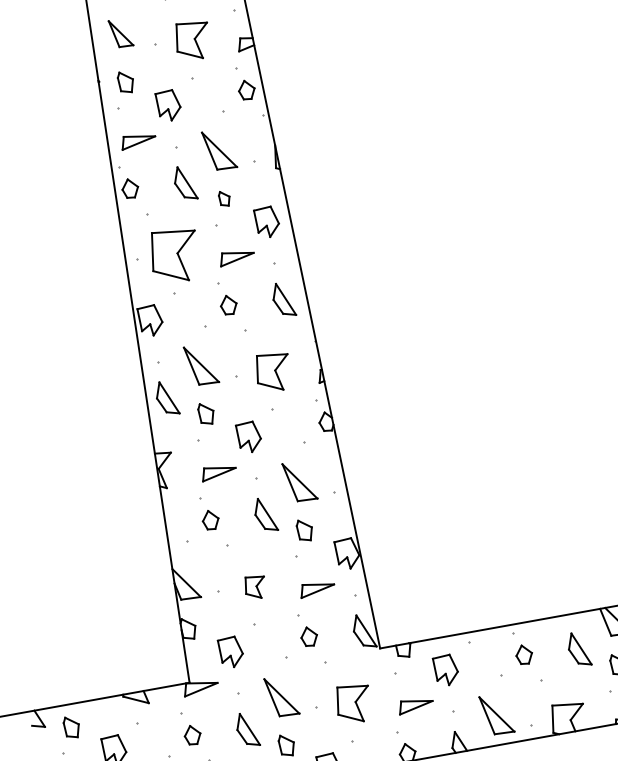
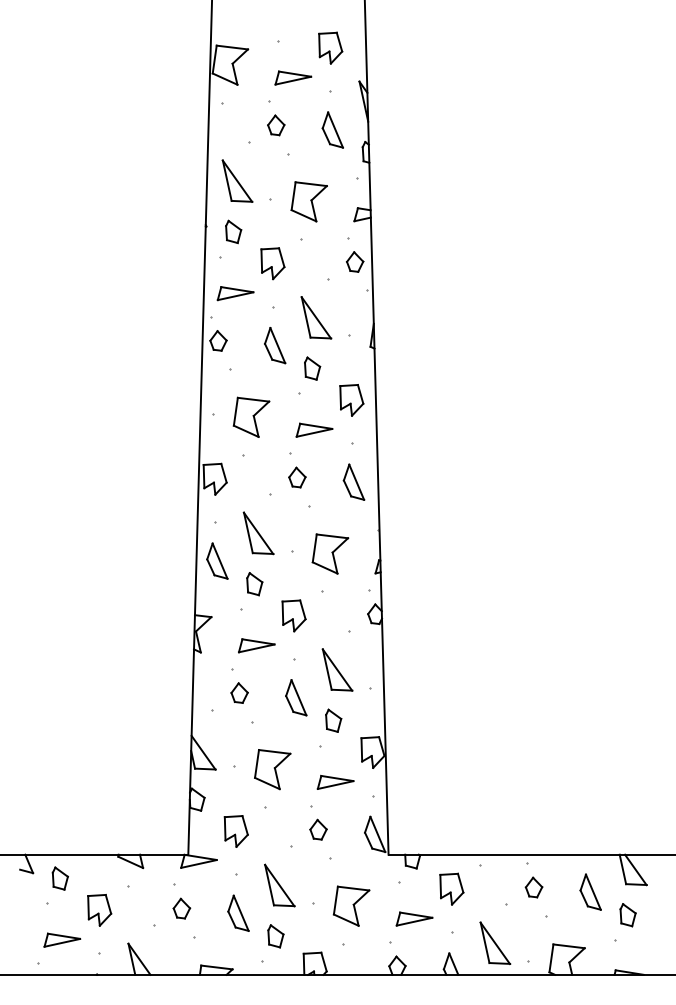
part: (120, 32) -> (237, 180), size x1.43
part: (224, 198) -> (312, 368), size x1.43
part: (174, 254) -> (251, 416), size x0.71
part: (255, 587) -> (272, 769), size x1.67

